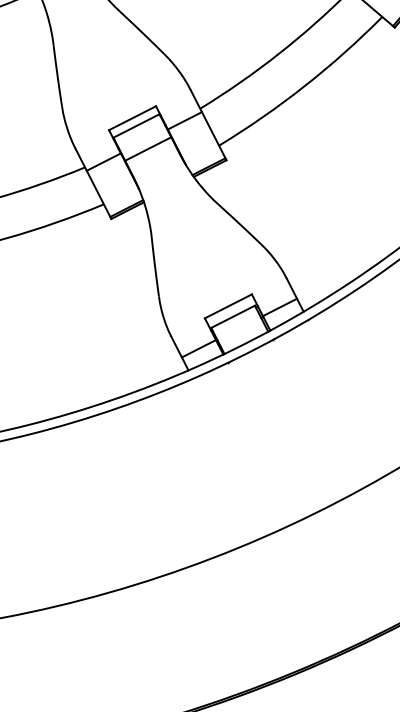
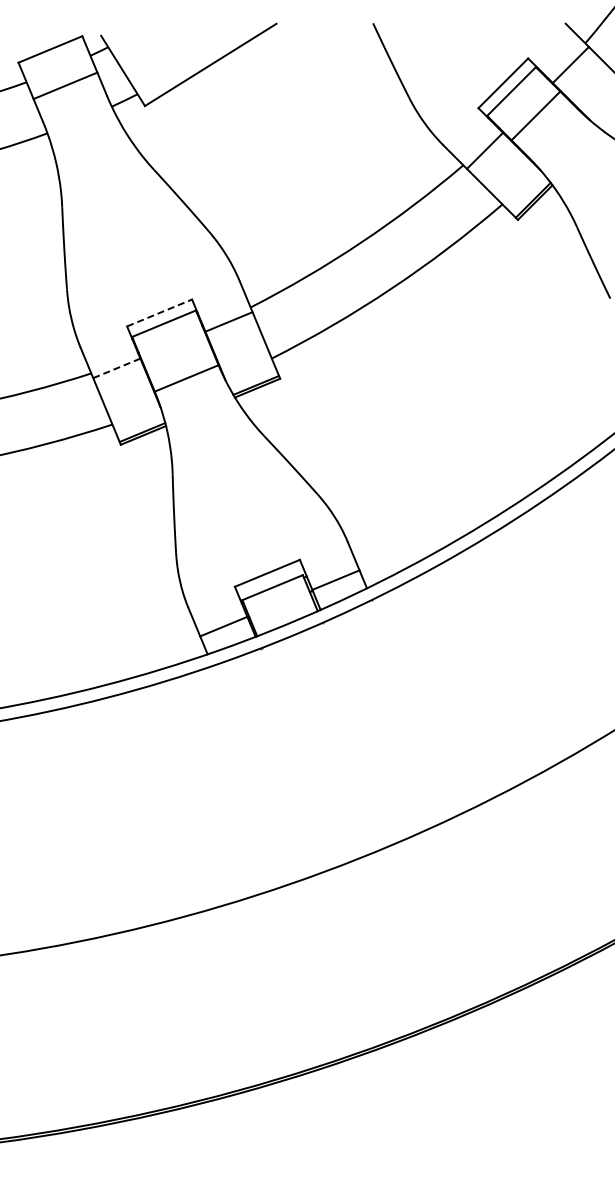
line: (133, 117) -> (160, 312), solid -> dashed
line: (148, 148) -> (186, 378), moved
line: (103, 162) -> (116, 368), solid -> dashed

